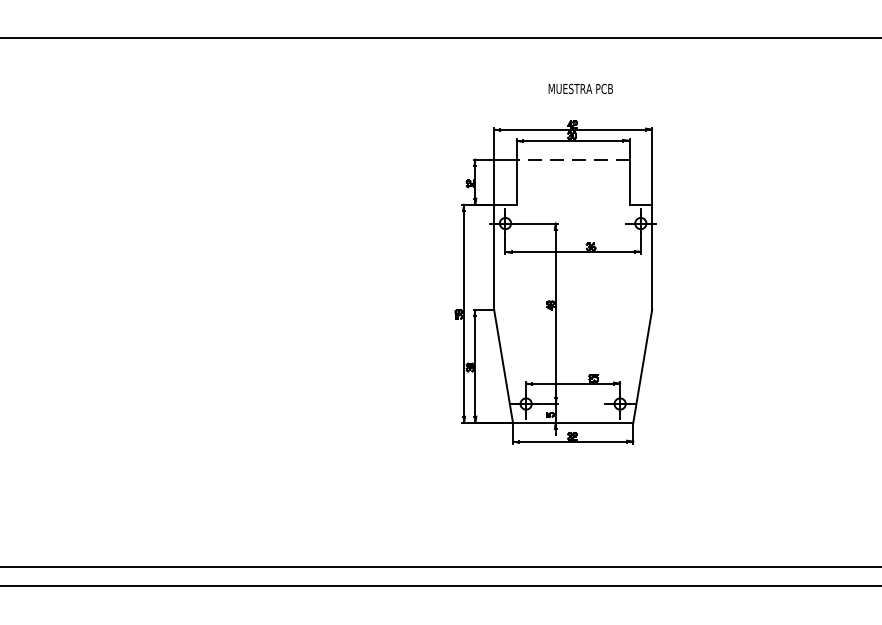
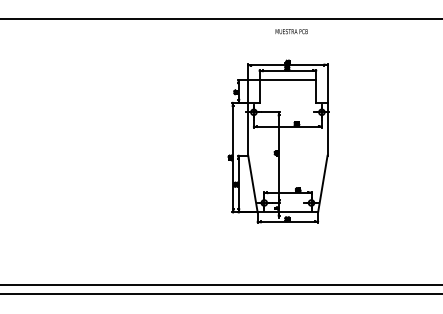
text: (580, 88) -> (291, 31), moved
line: (572, 160) -> (287, 80), dashed -> solid

